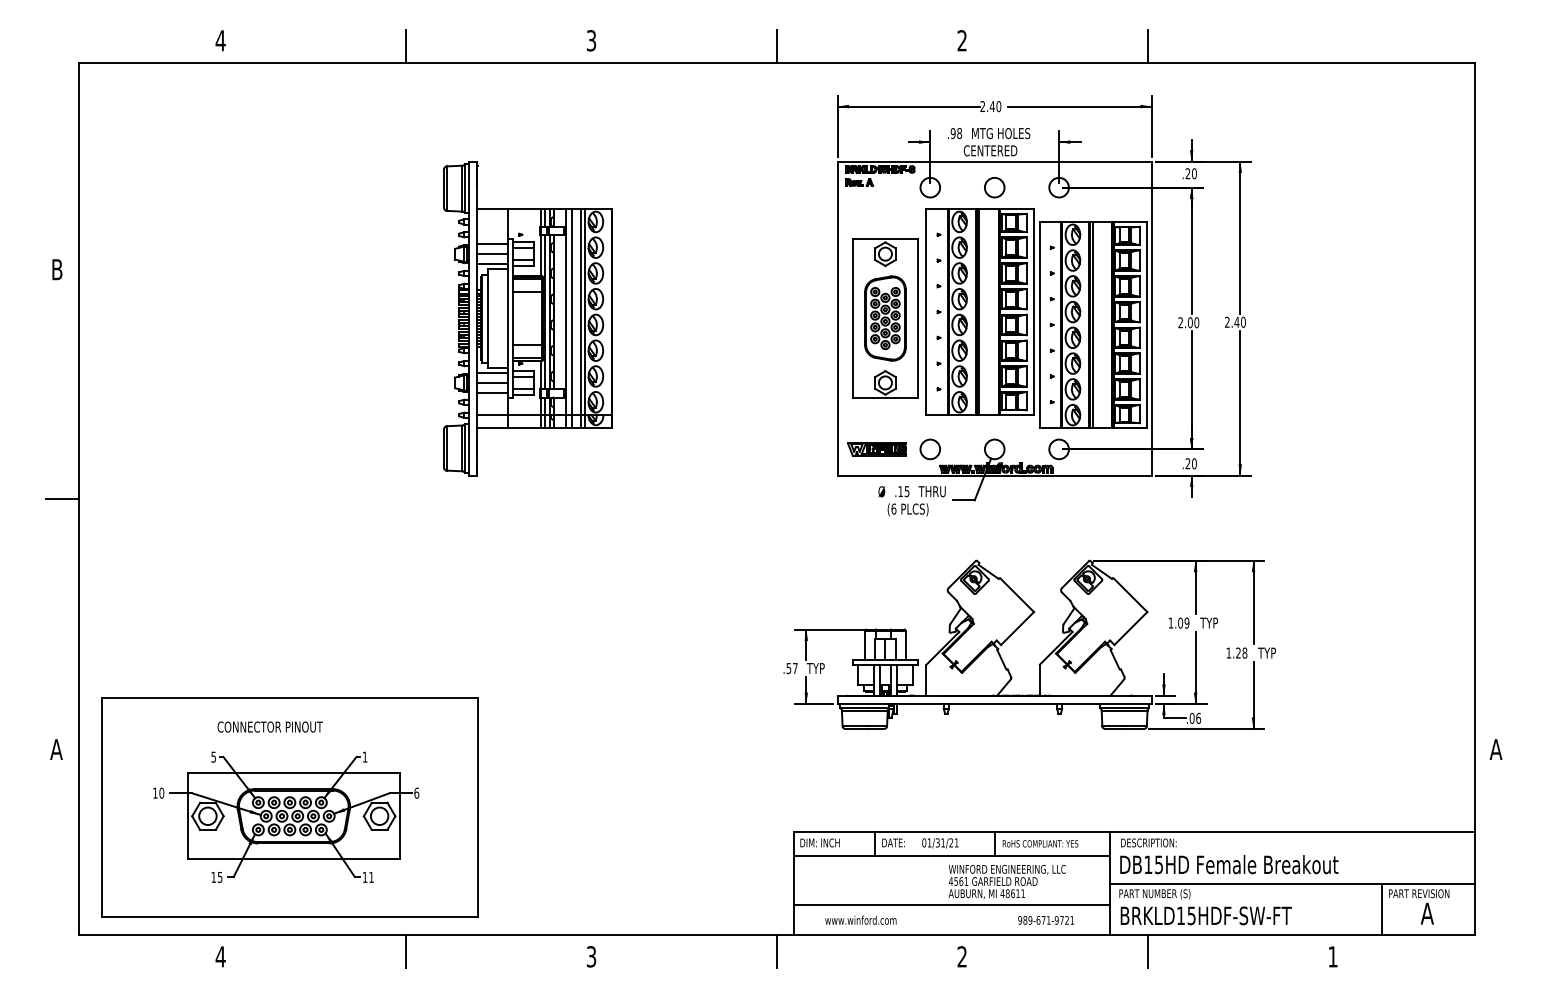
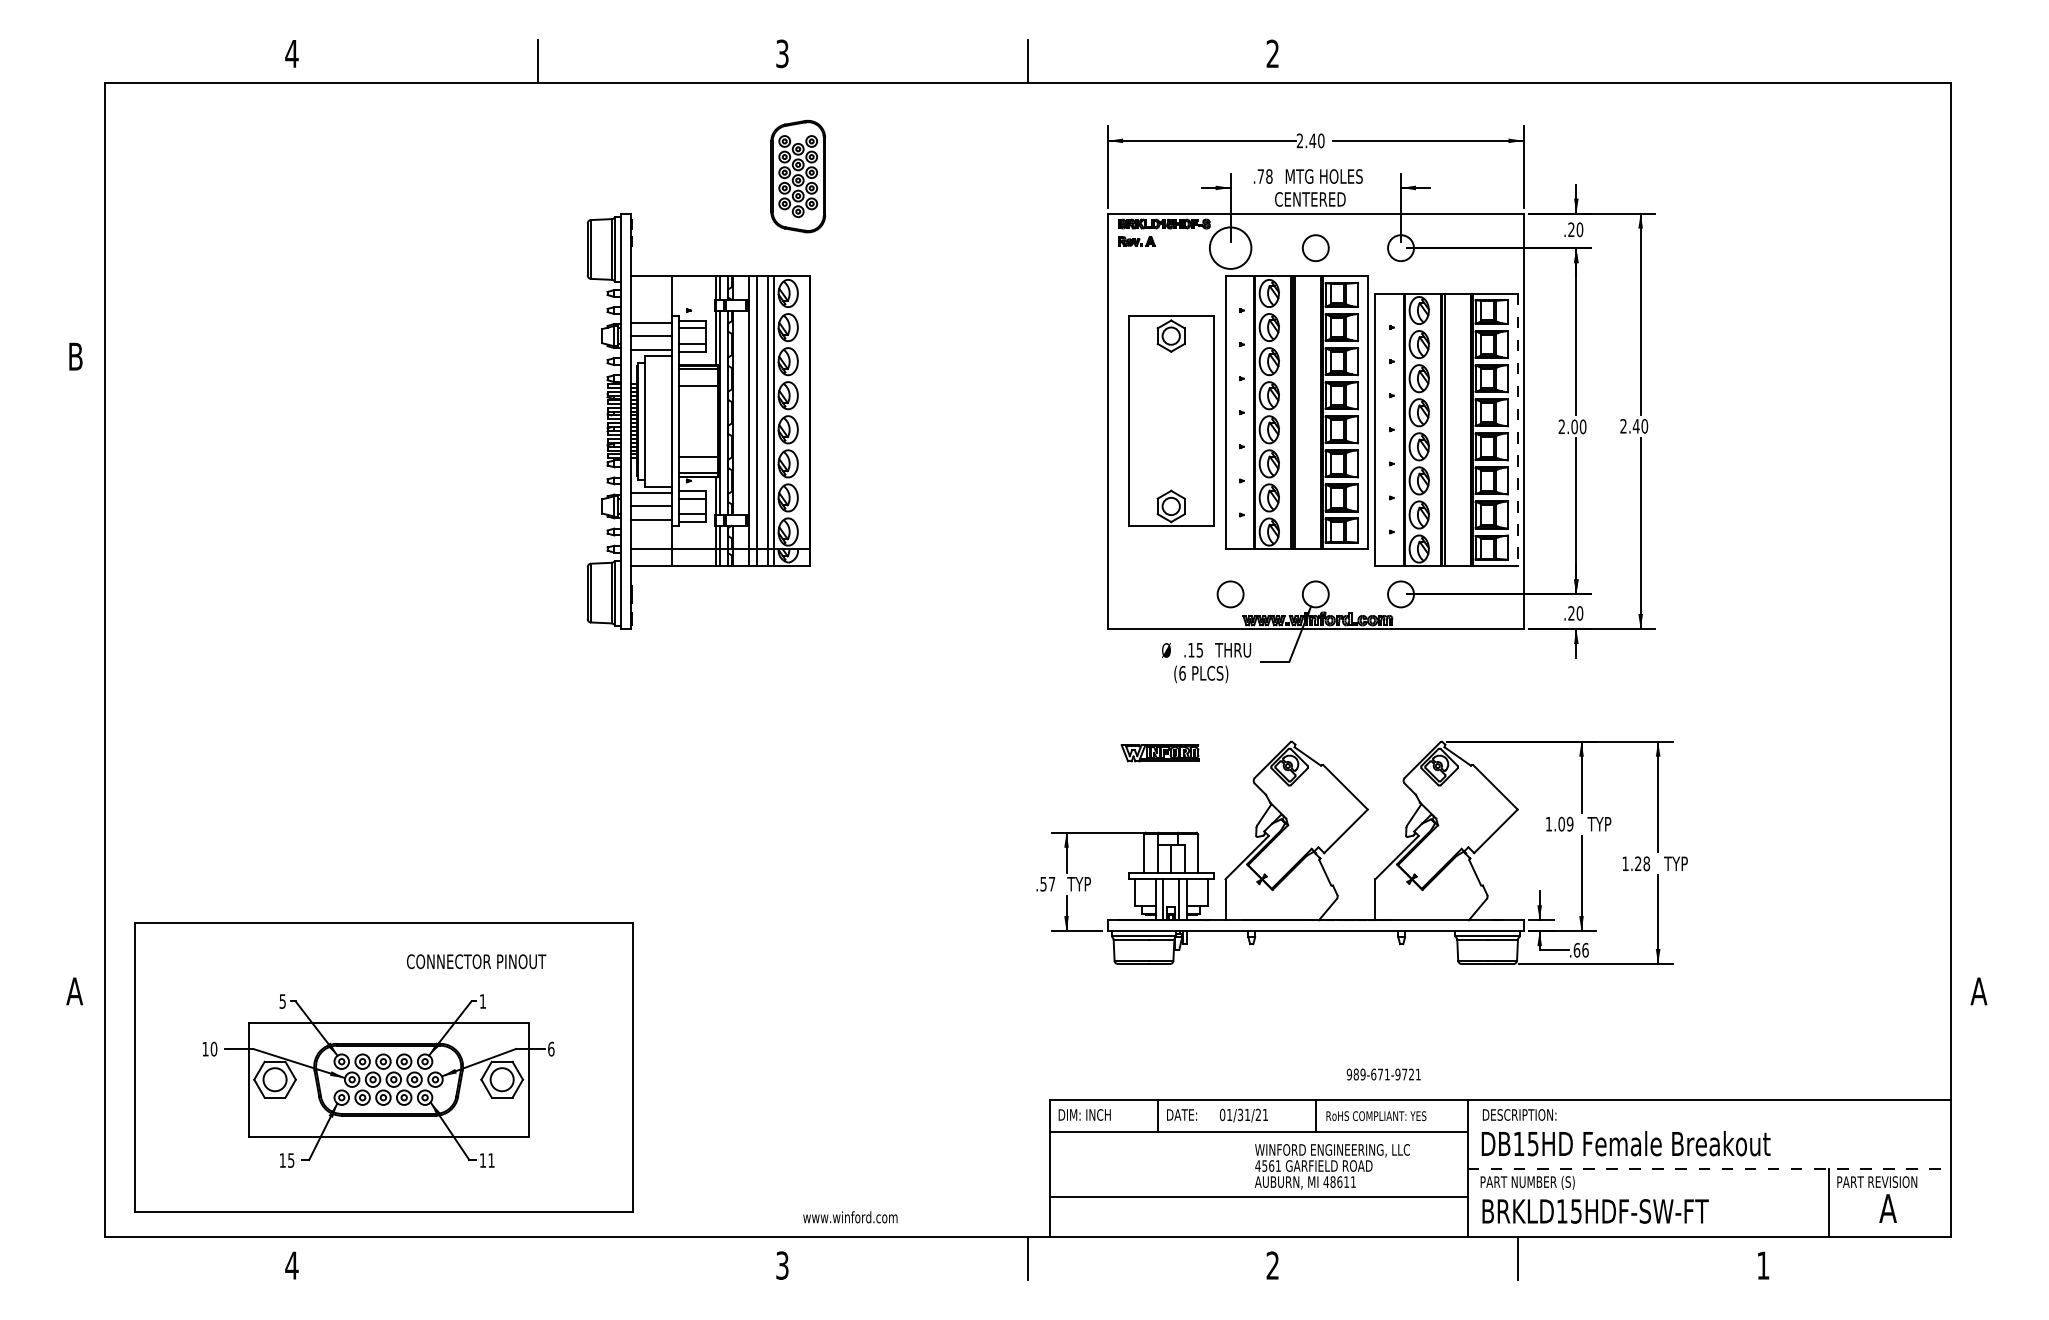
line: (1147, 46) -> (1517, 61), removed
text: (952, 133) -> (1259, 176), .98 -> .78
circle: (930, 187) -> (1230, 247), size x1.6
part: (885, 318) -> (798, 176), moved
line: (1147, 325) -> (1517, 430), solid -> dashed
part: (876, 449) -> (1159, 753), moved
line: (62, 499) -> (82, 660), removed
text: (1191, 718) -> (1576, 950), .06 -> .66
text: (269, 726) -> (475, 960), moved
line: (1292, 883) -> (1709, 1168), solid -> dashed
text: (860, 919) -> (849, 1216), moved
text: (1045, 920) -> (1382, 1074), moved
line: (406, 951) -> (537, 1258), removed

